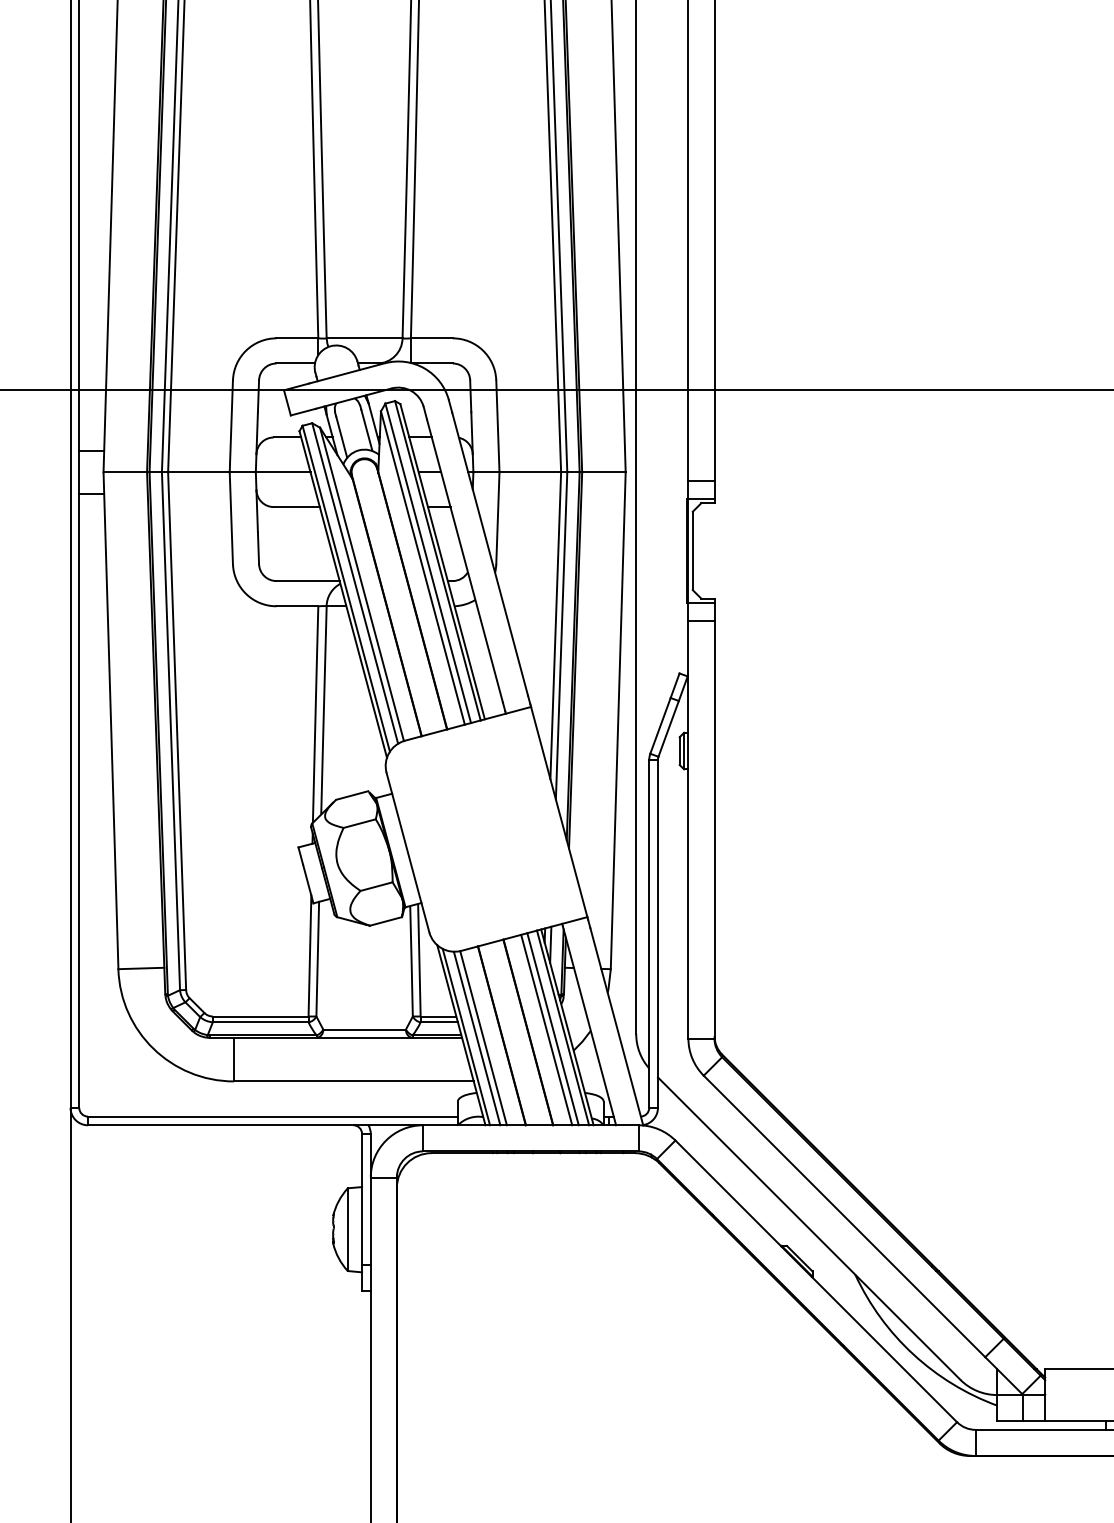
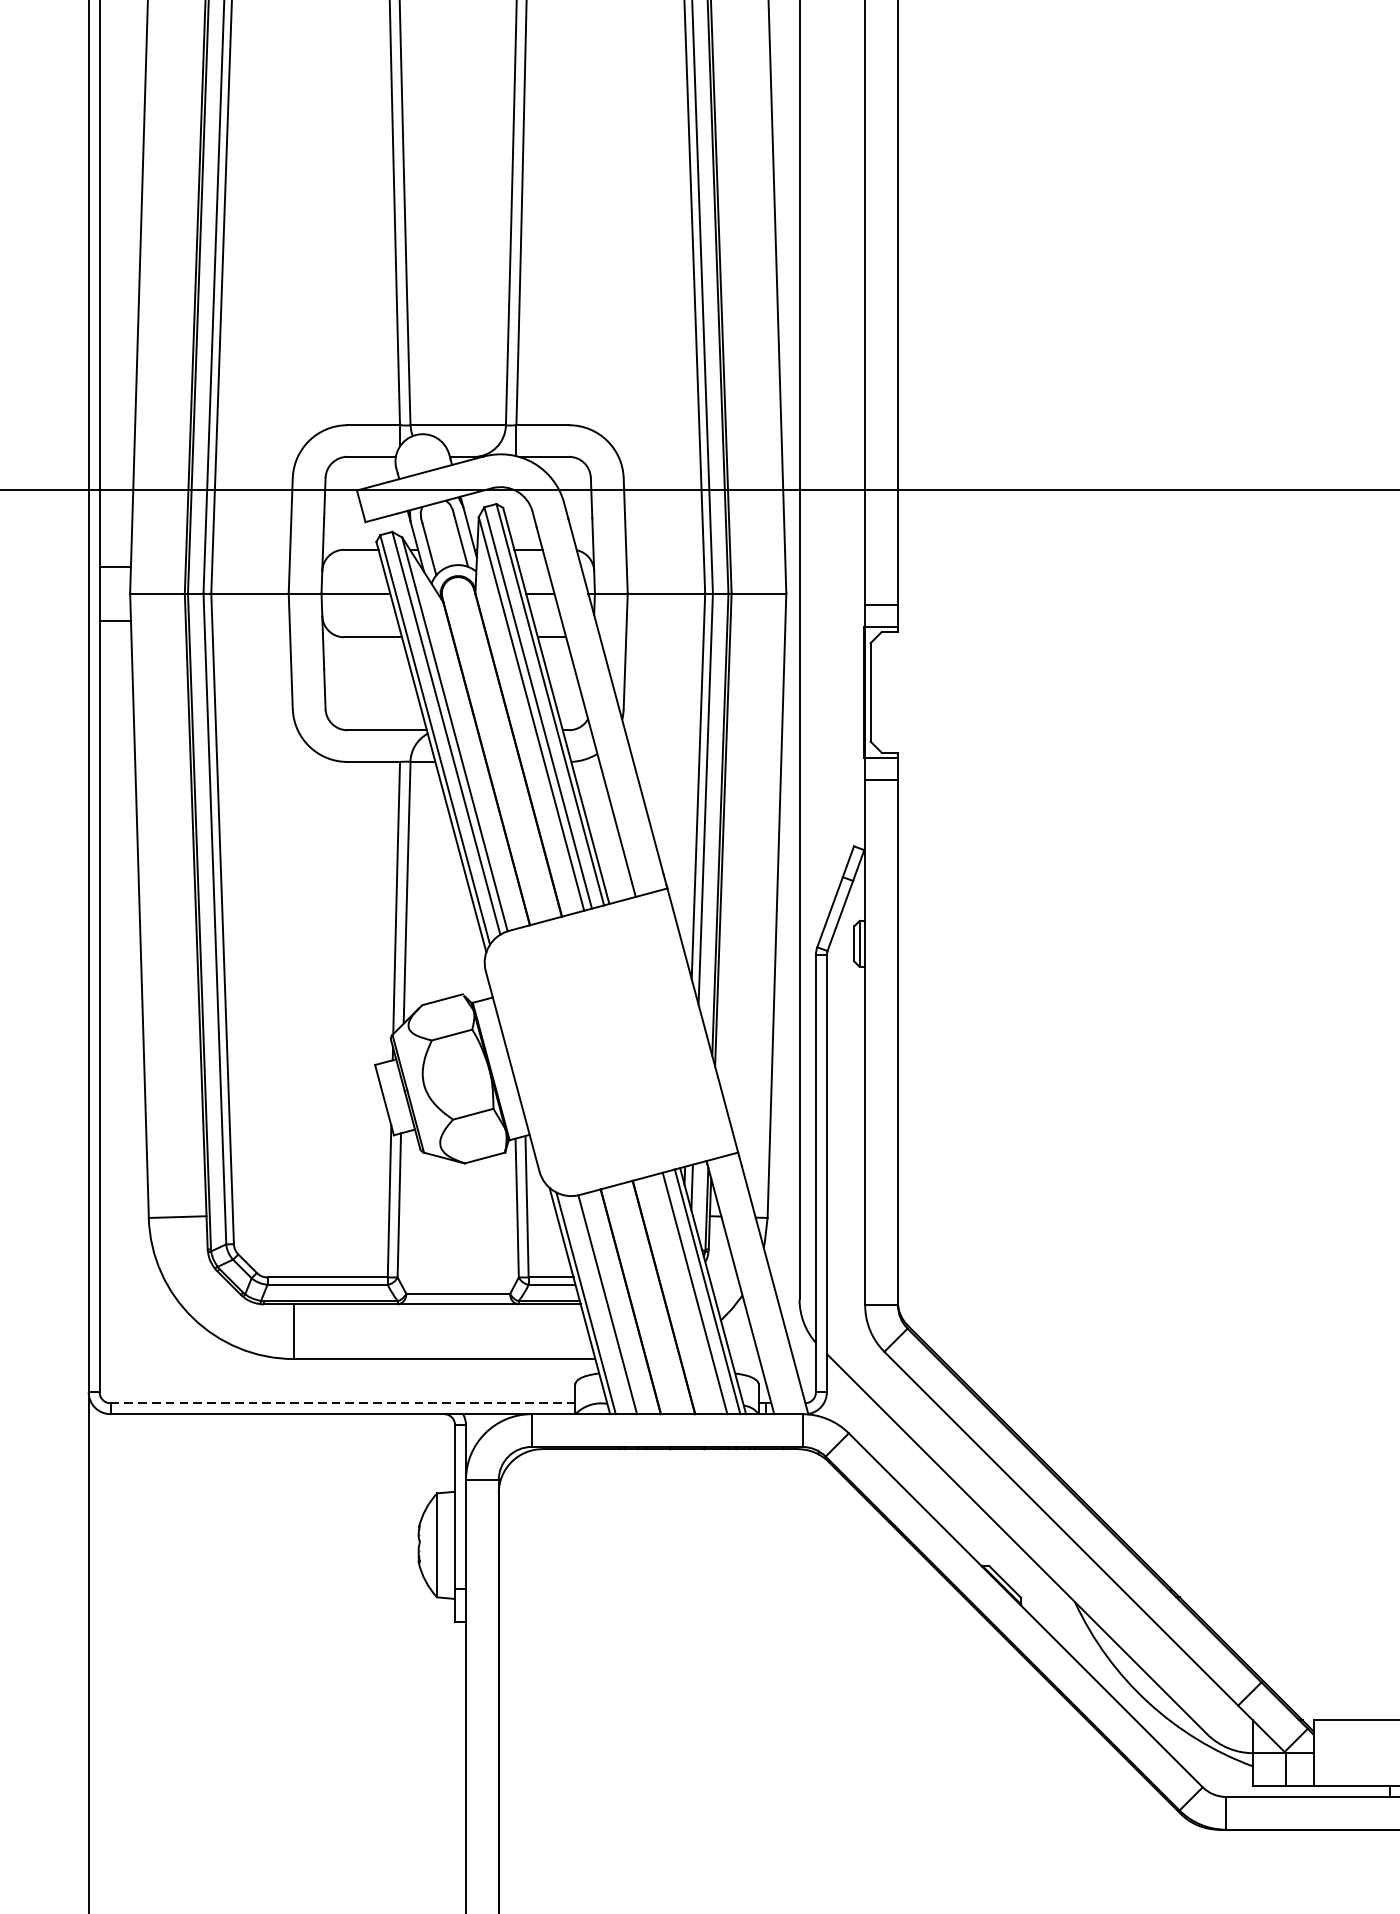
line: (546, 1029) -> (686, 1293), removed
line: (476, 1038) -> (598, 1305), removed
line: (272, 1116) -> (342, 1403), solid -> dashed

